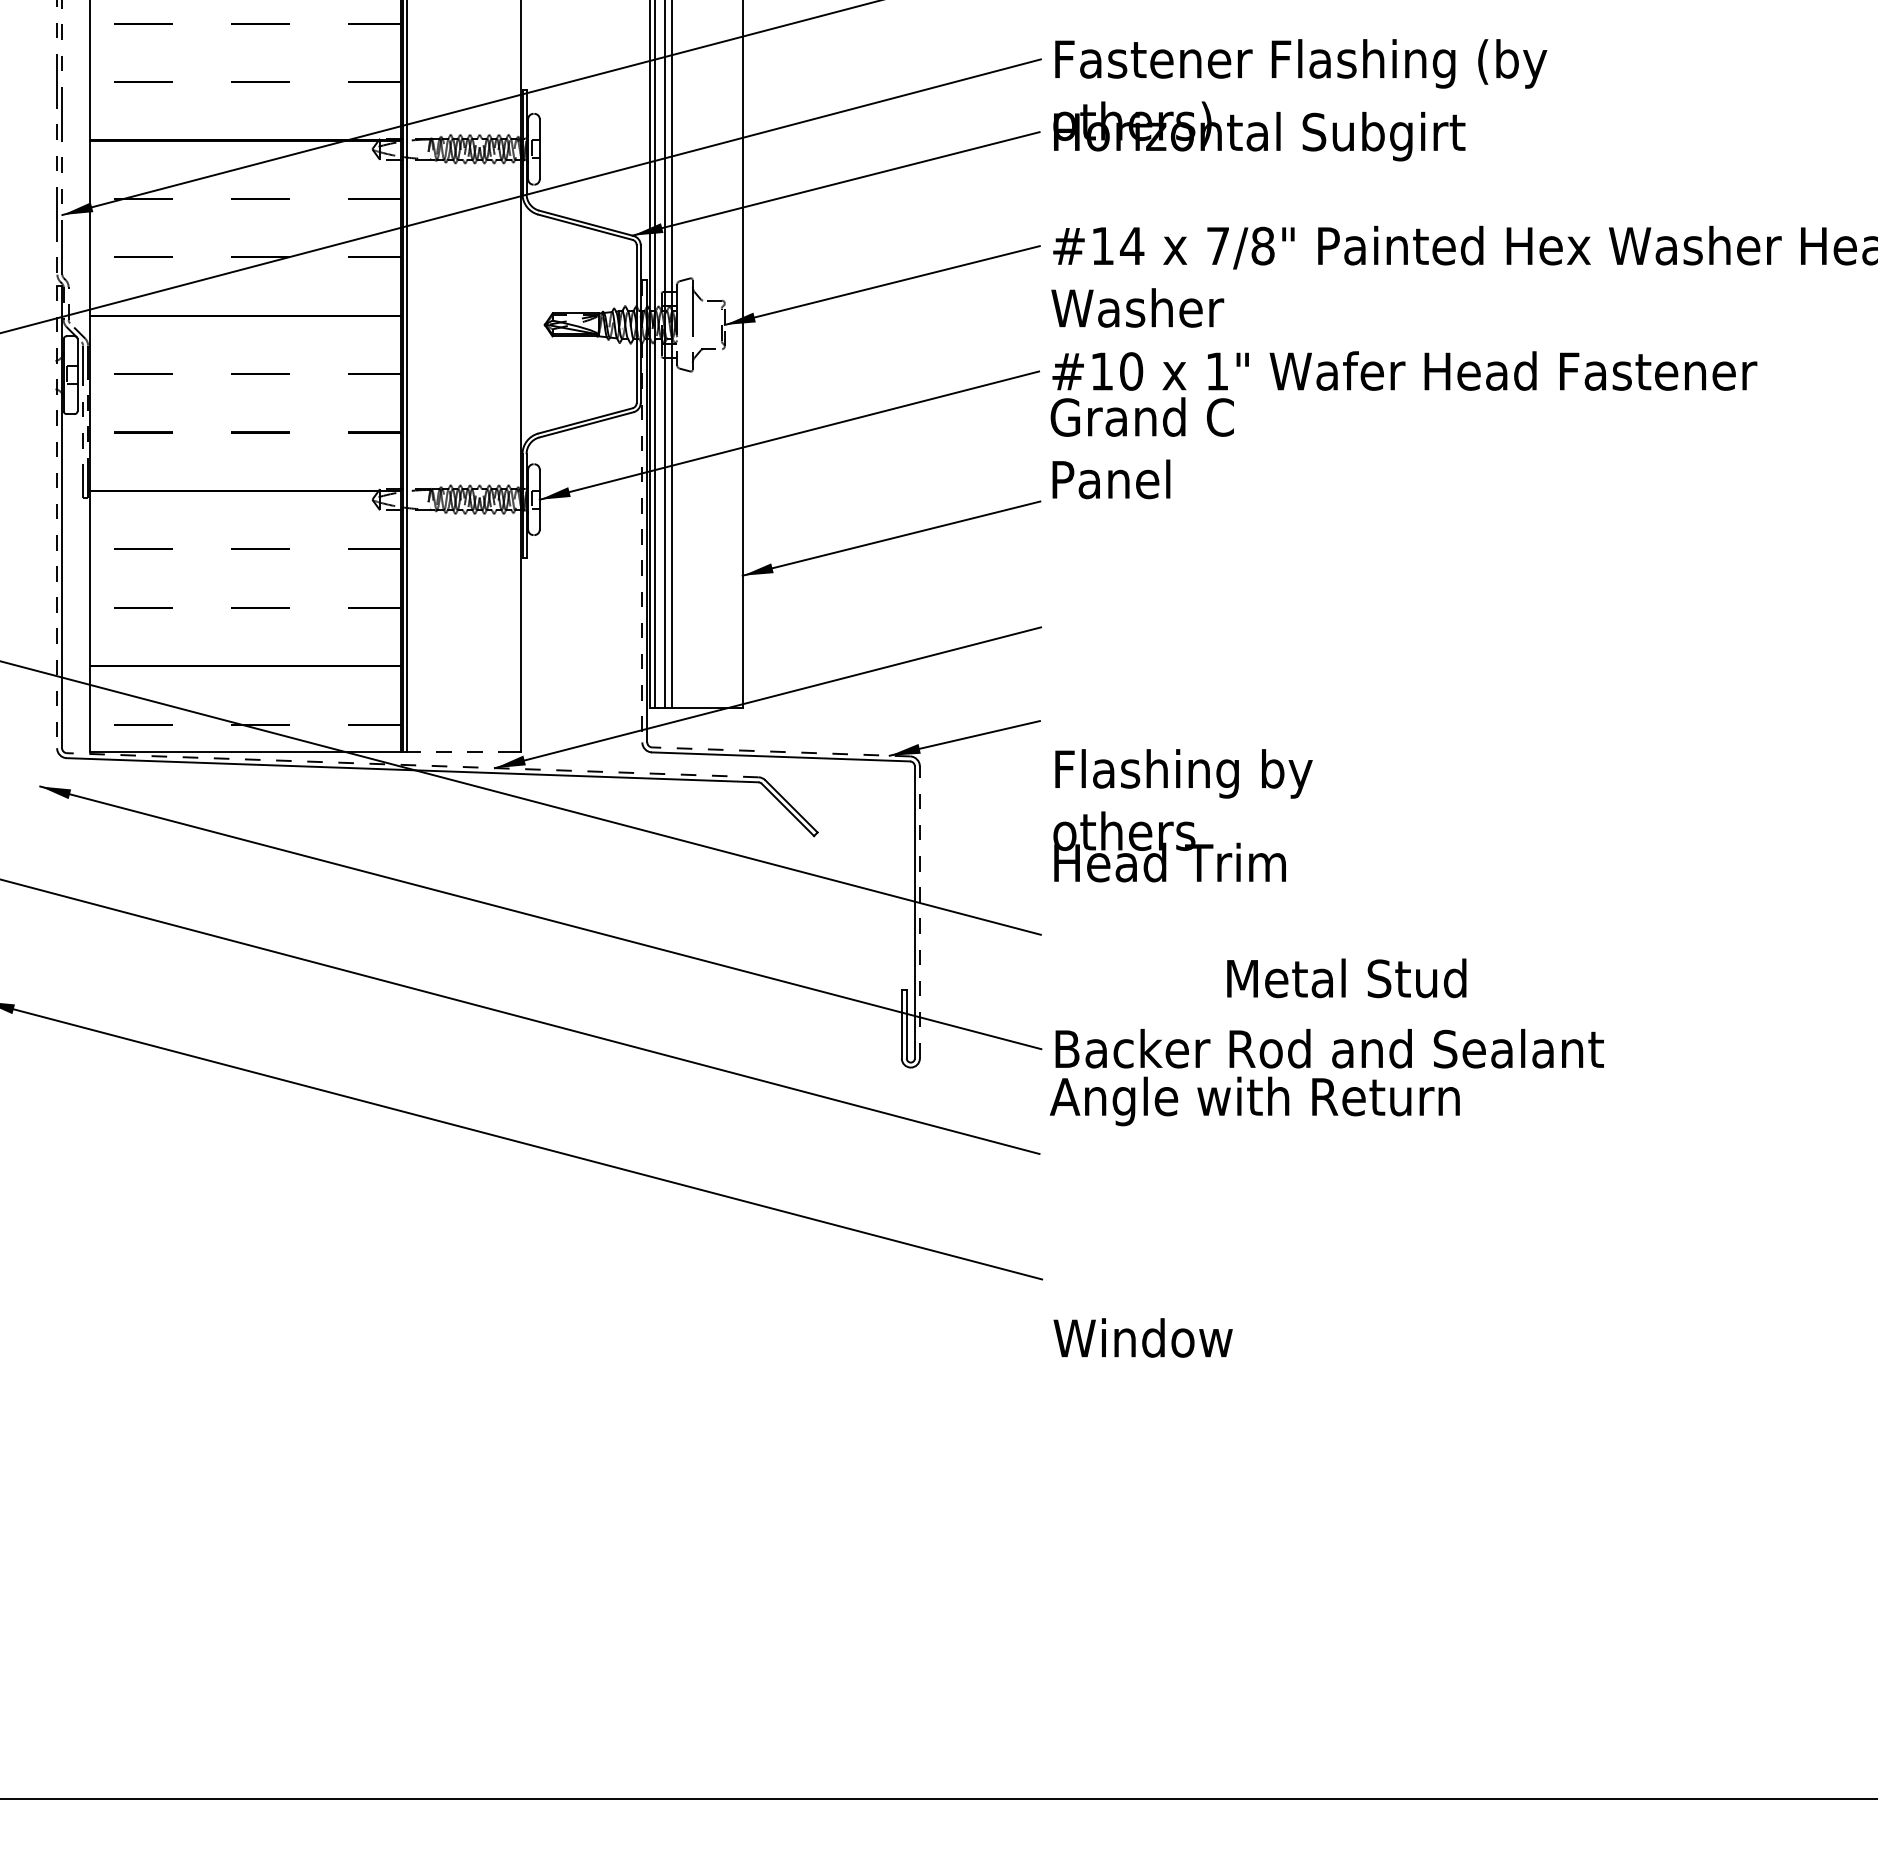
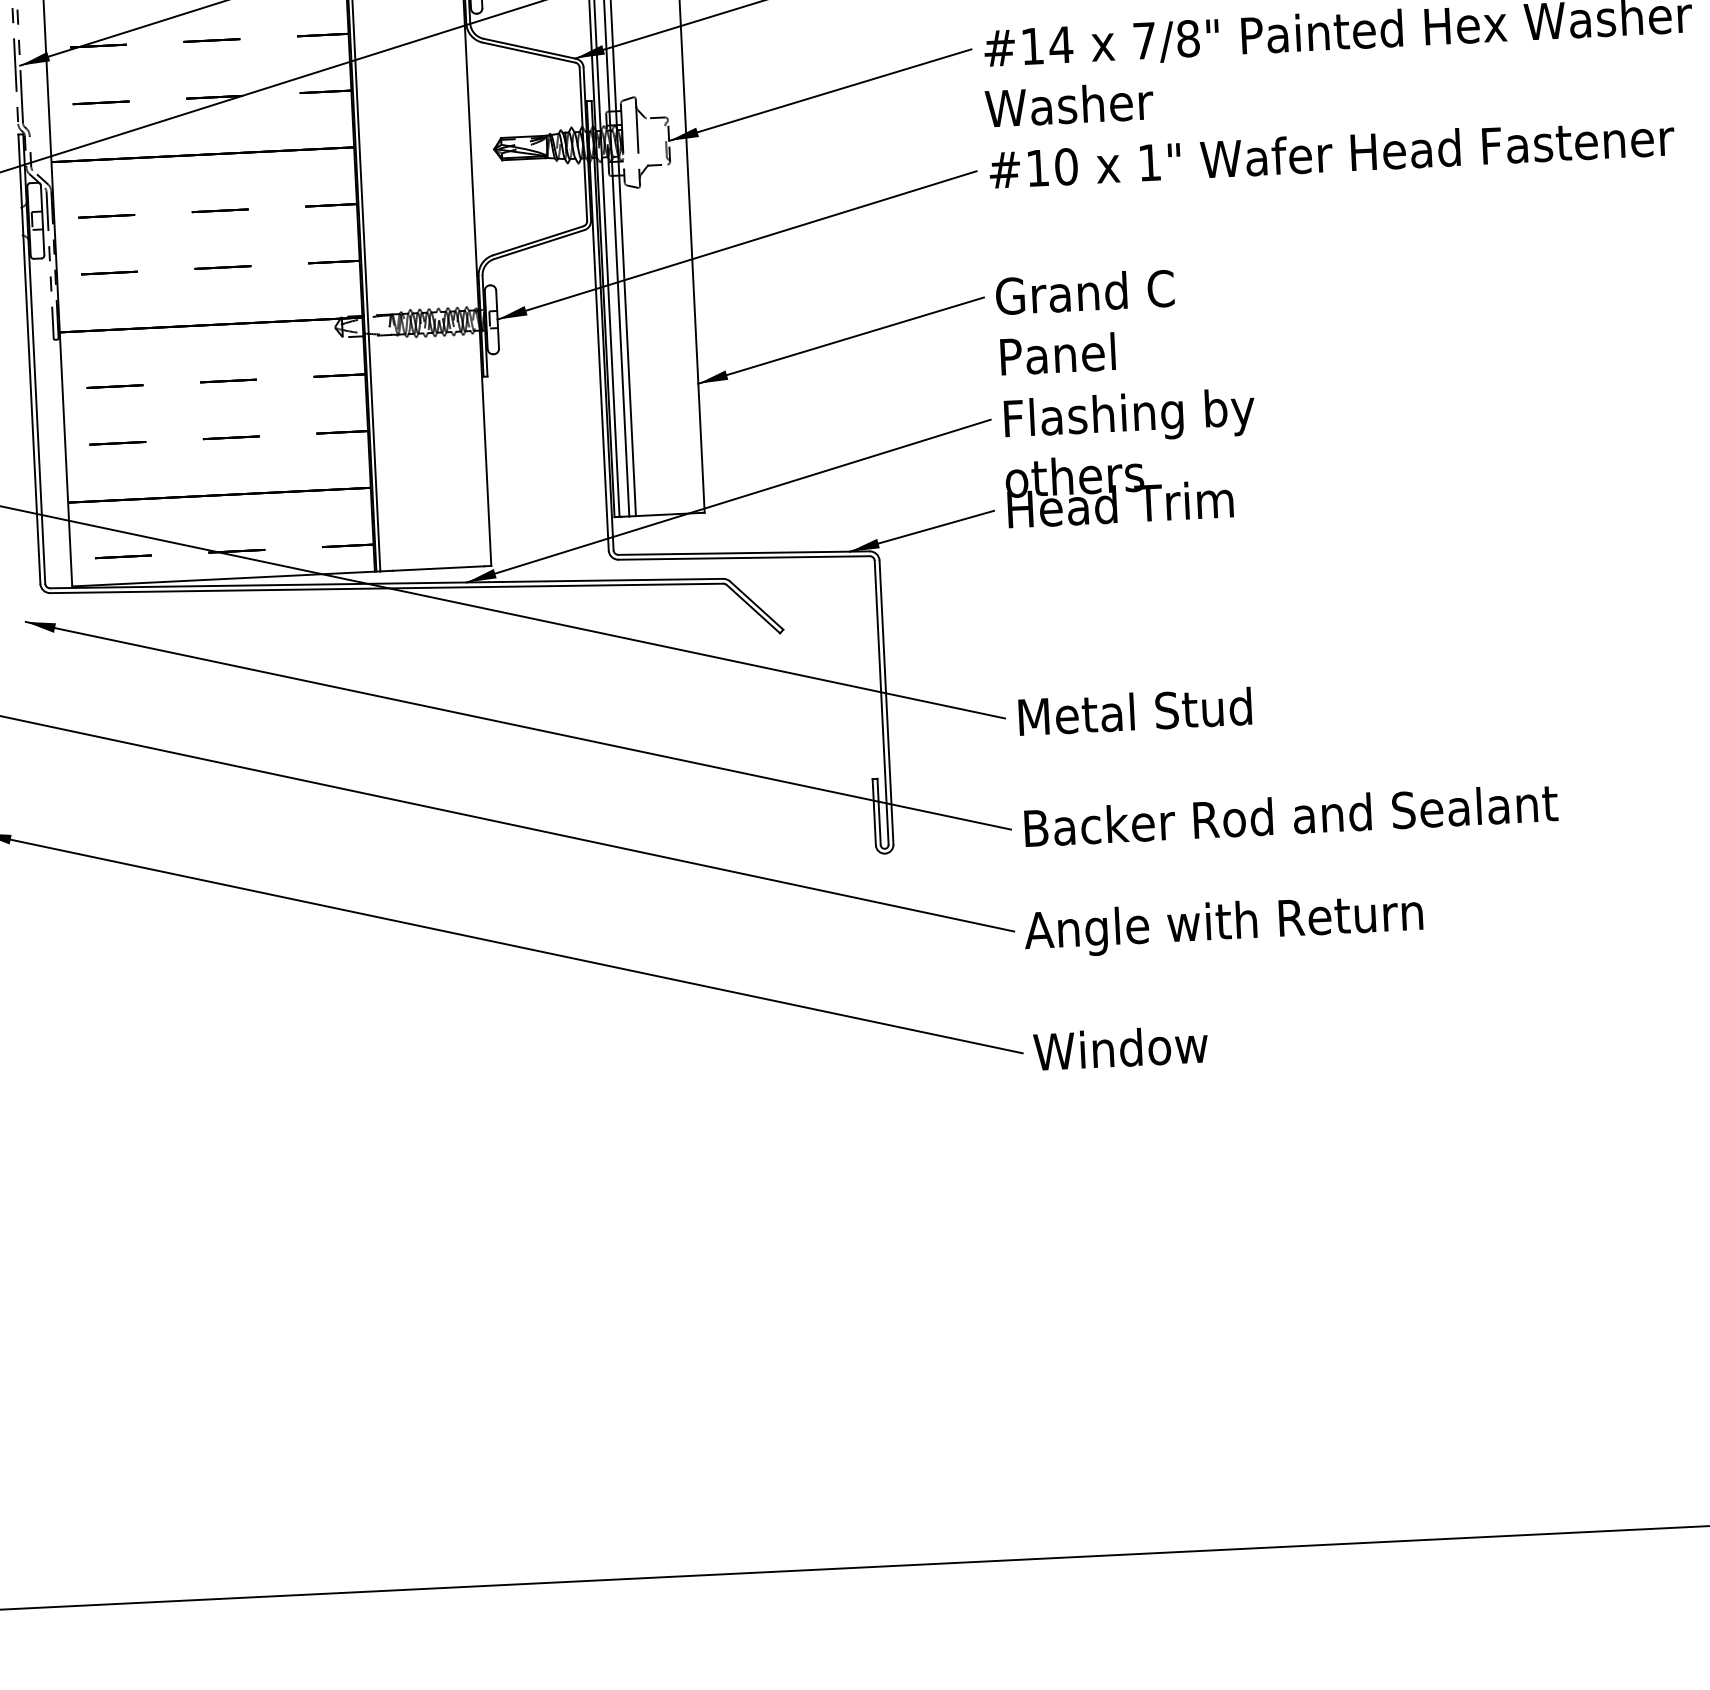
text: (1141, 448) -> (1085, 322), moved
line: (642, 511) -> (597, 326), dashed -> solid
line: (57, 517) -> (29, 359), dashed -> solid
line: (780, 751) -> (743, 552), dashed -> solid
line: (466, 752) -> (438, 568), dashed -> solid
line: (412, 765) -> (386, 583), dashed -> solid
text: (1182, 815) -> (1130, 457), moved
line: (919, 911) -> (886, 701), dashed -> solid
text: (1346, 978) -> (1134, 711), moved
text: (1254, 1101) -> (1223, 925), moved
text: (1142, 1337) -> (1120, 1047), moved

